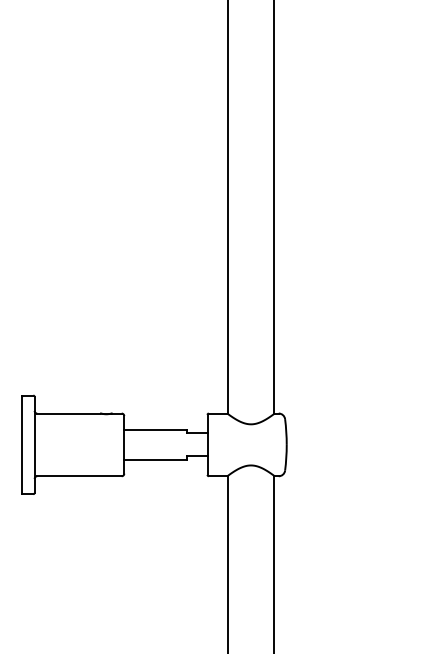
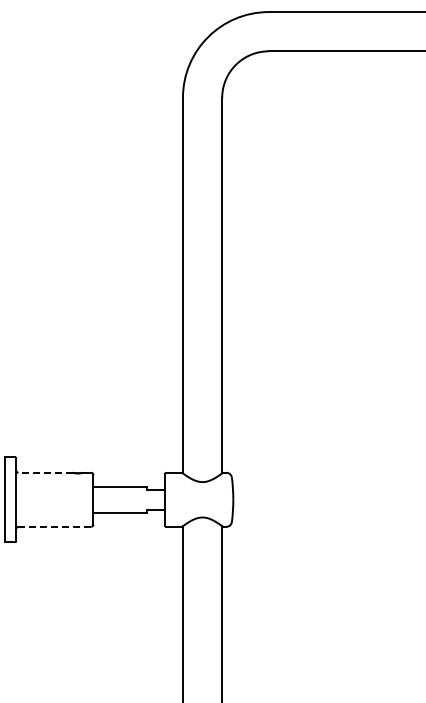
line: (68, 413) -> (45, 472), solid -> dashed
line: (80, 475) -> (55, 526), solid -> dashed

